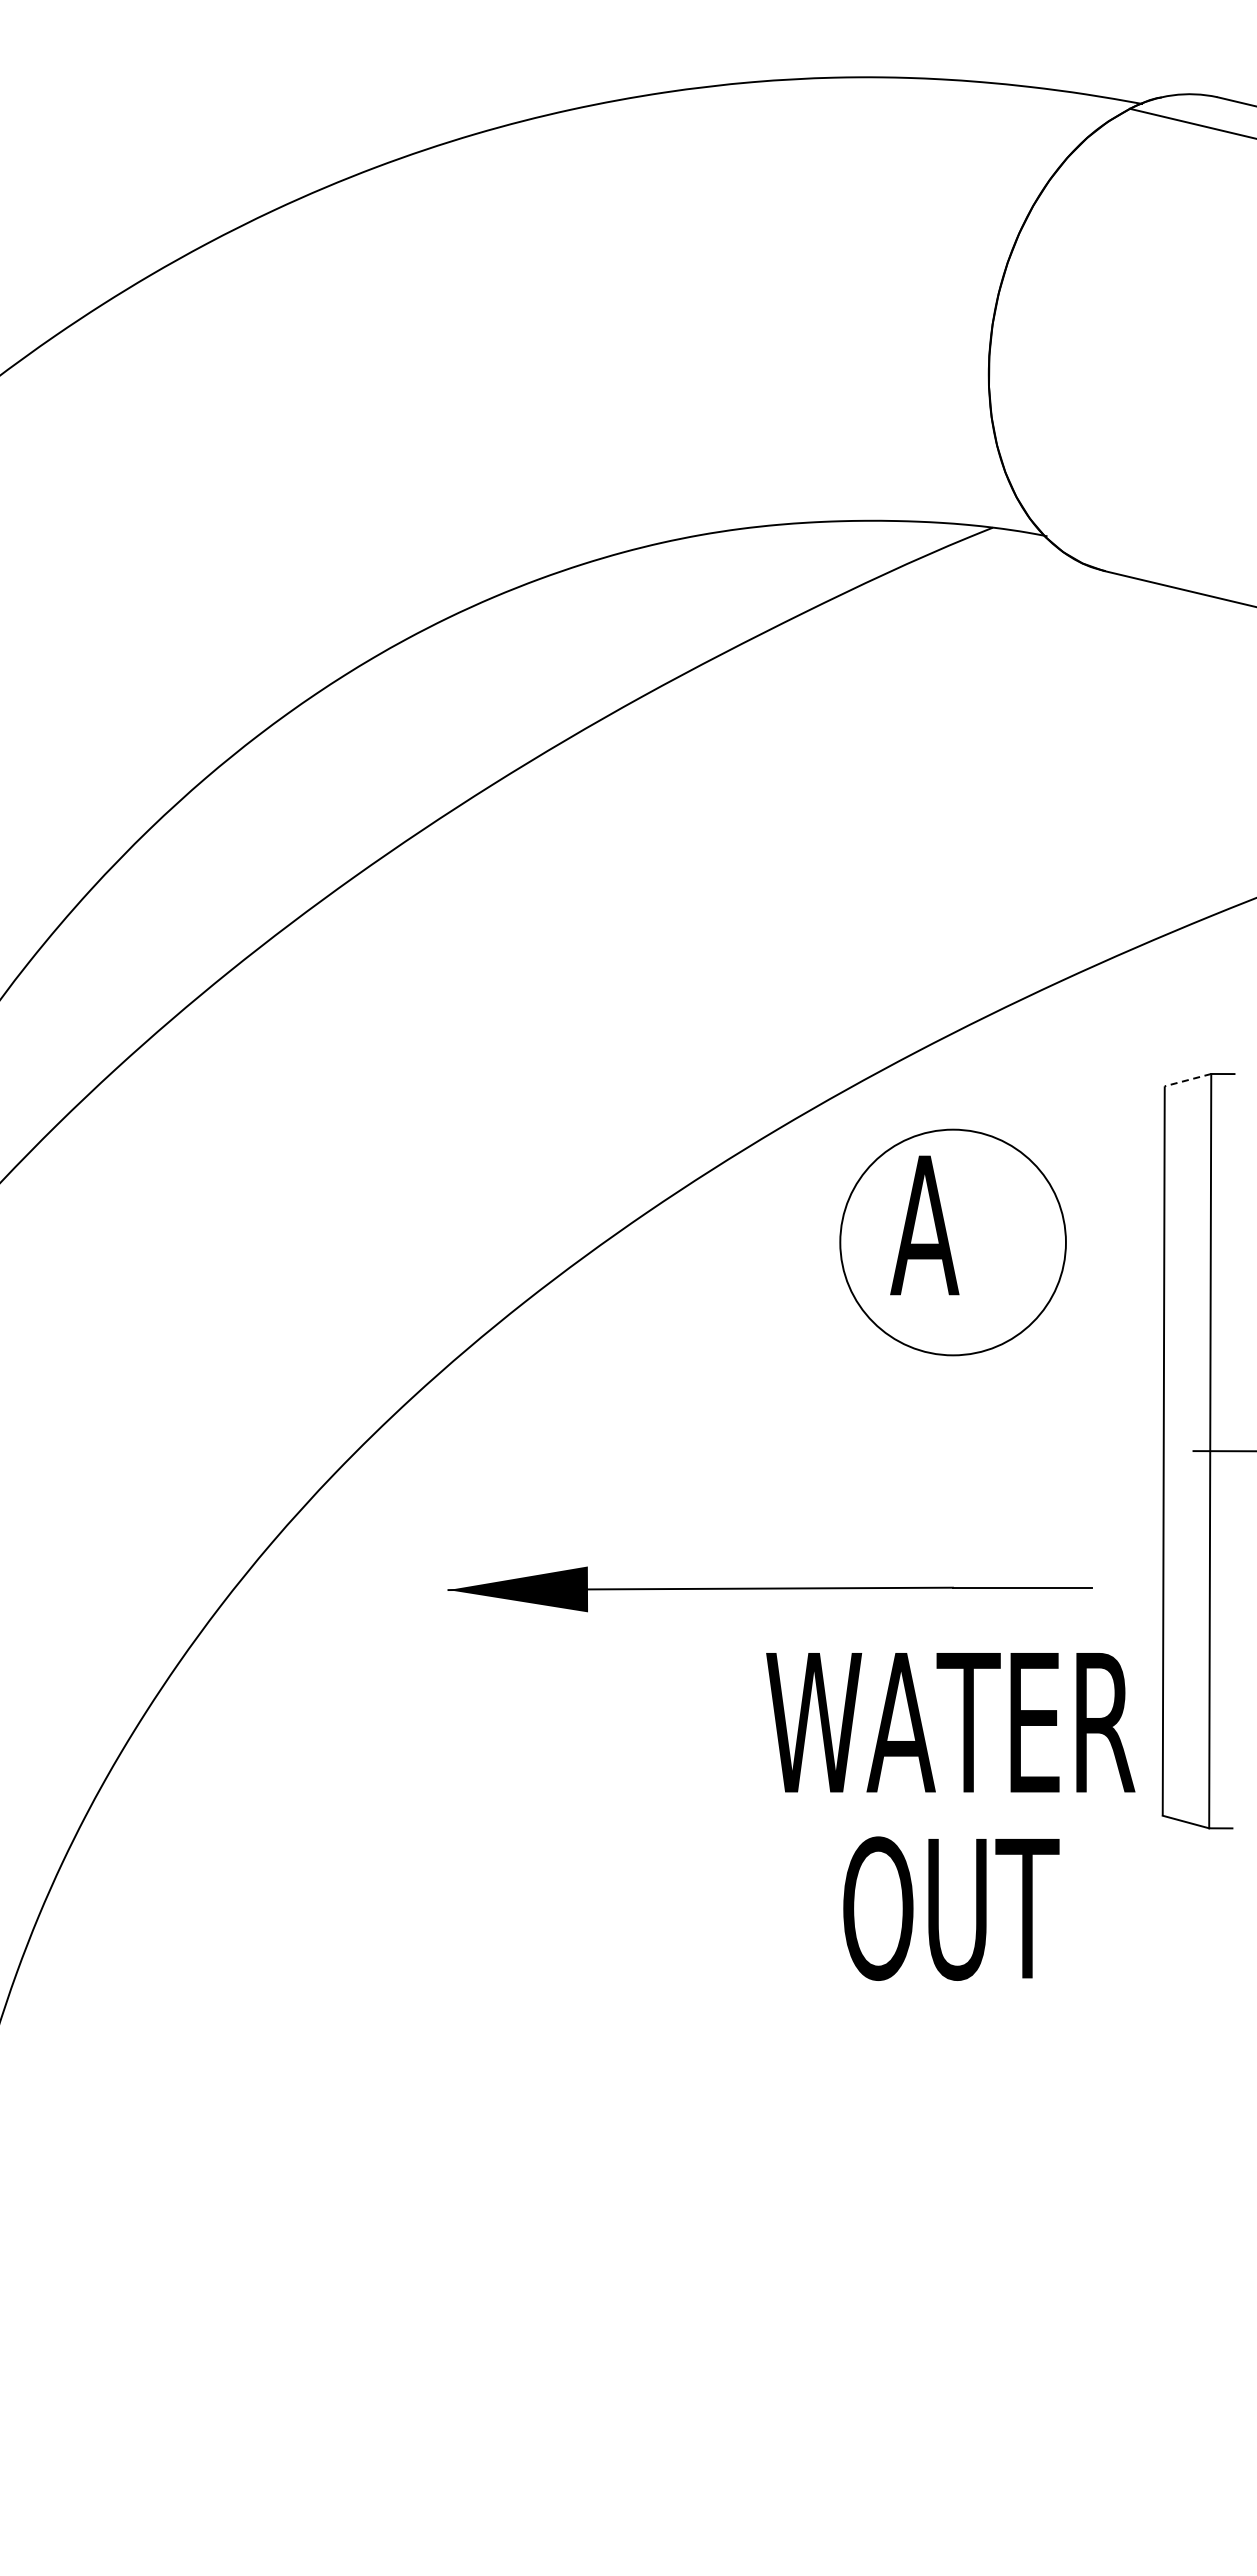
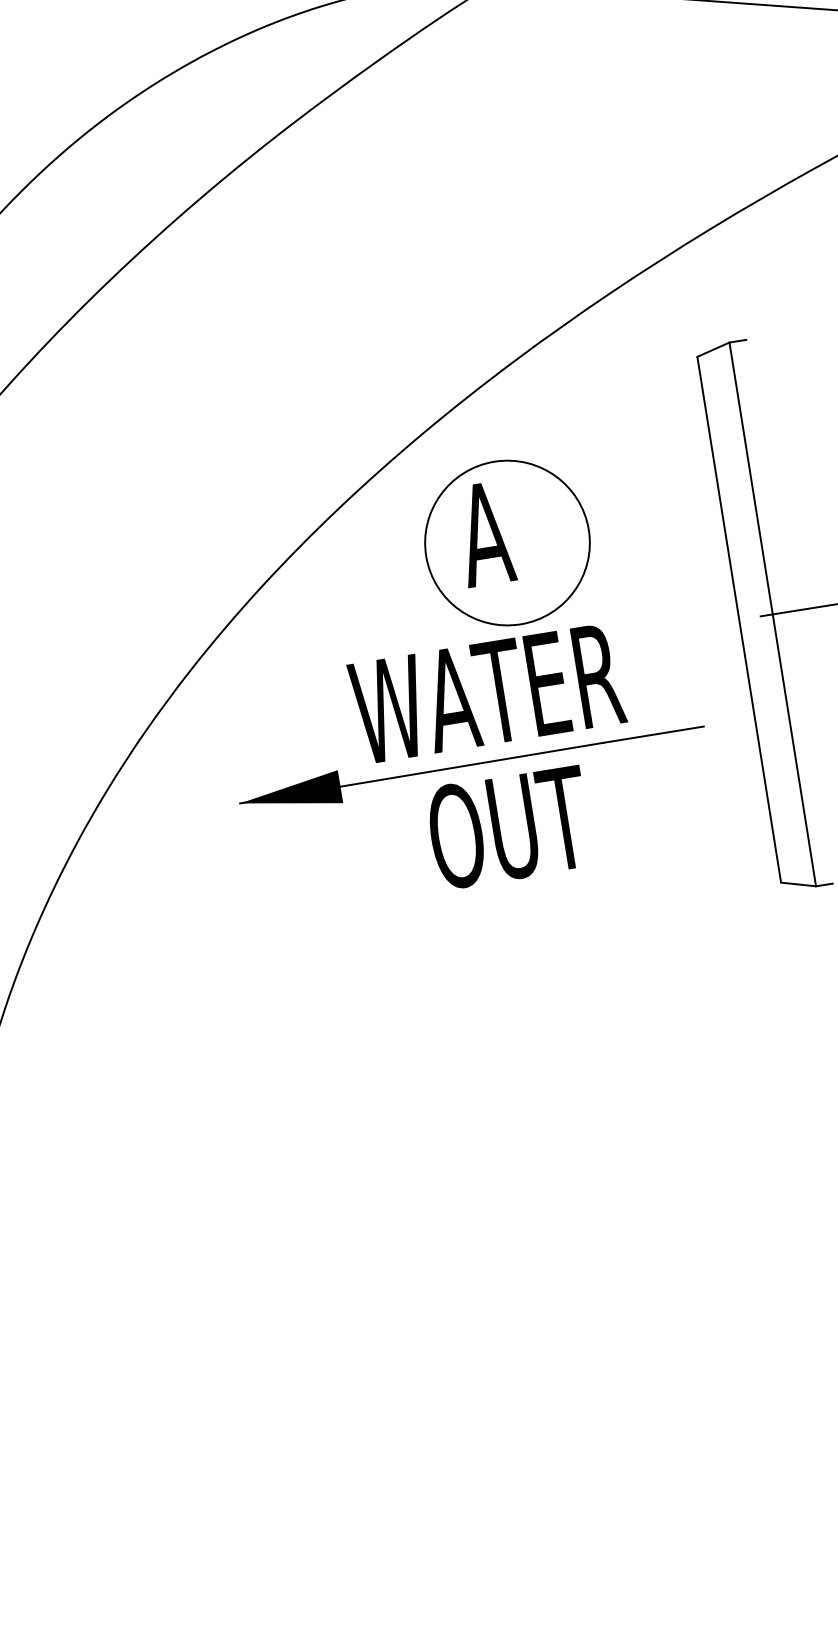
line: (1187, 1080) -> (713, 350), dashed -> solid
part: (952, 1242) -> (507, 543), moved
text: (950, 1816) -> (498, 761), moved

